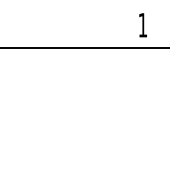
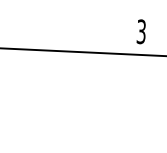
text: (142, 24) -> (141, 31), 1 -> 3

